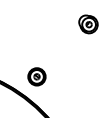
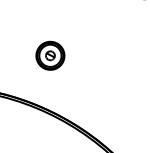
part: (36, 76) -> (49, 55), moved

